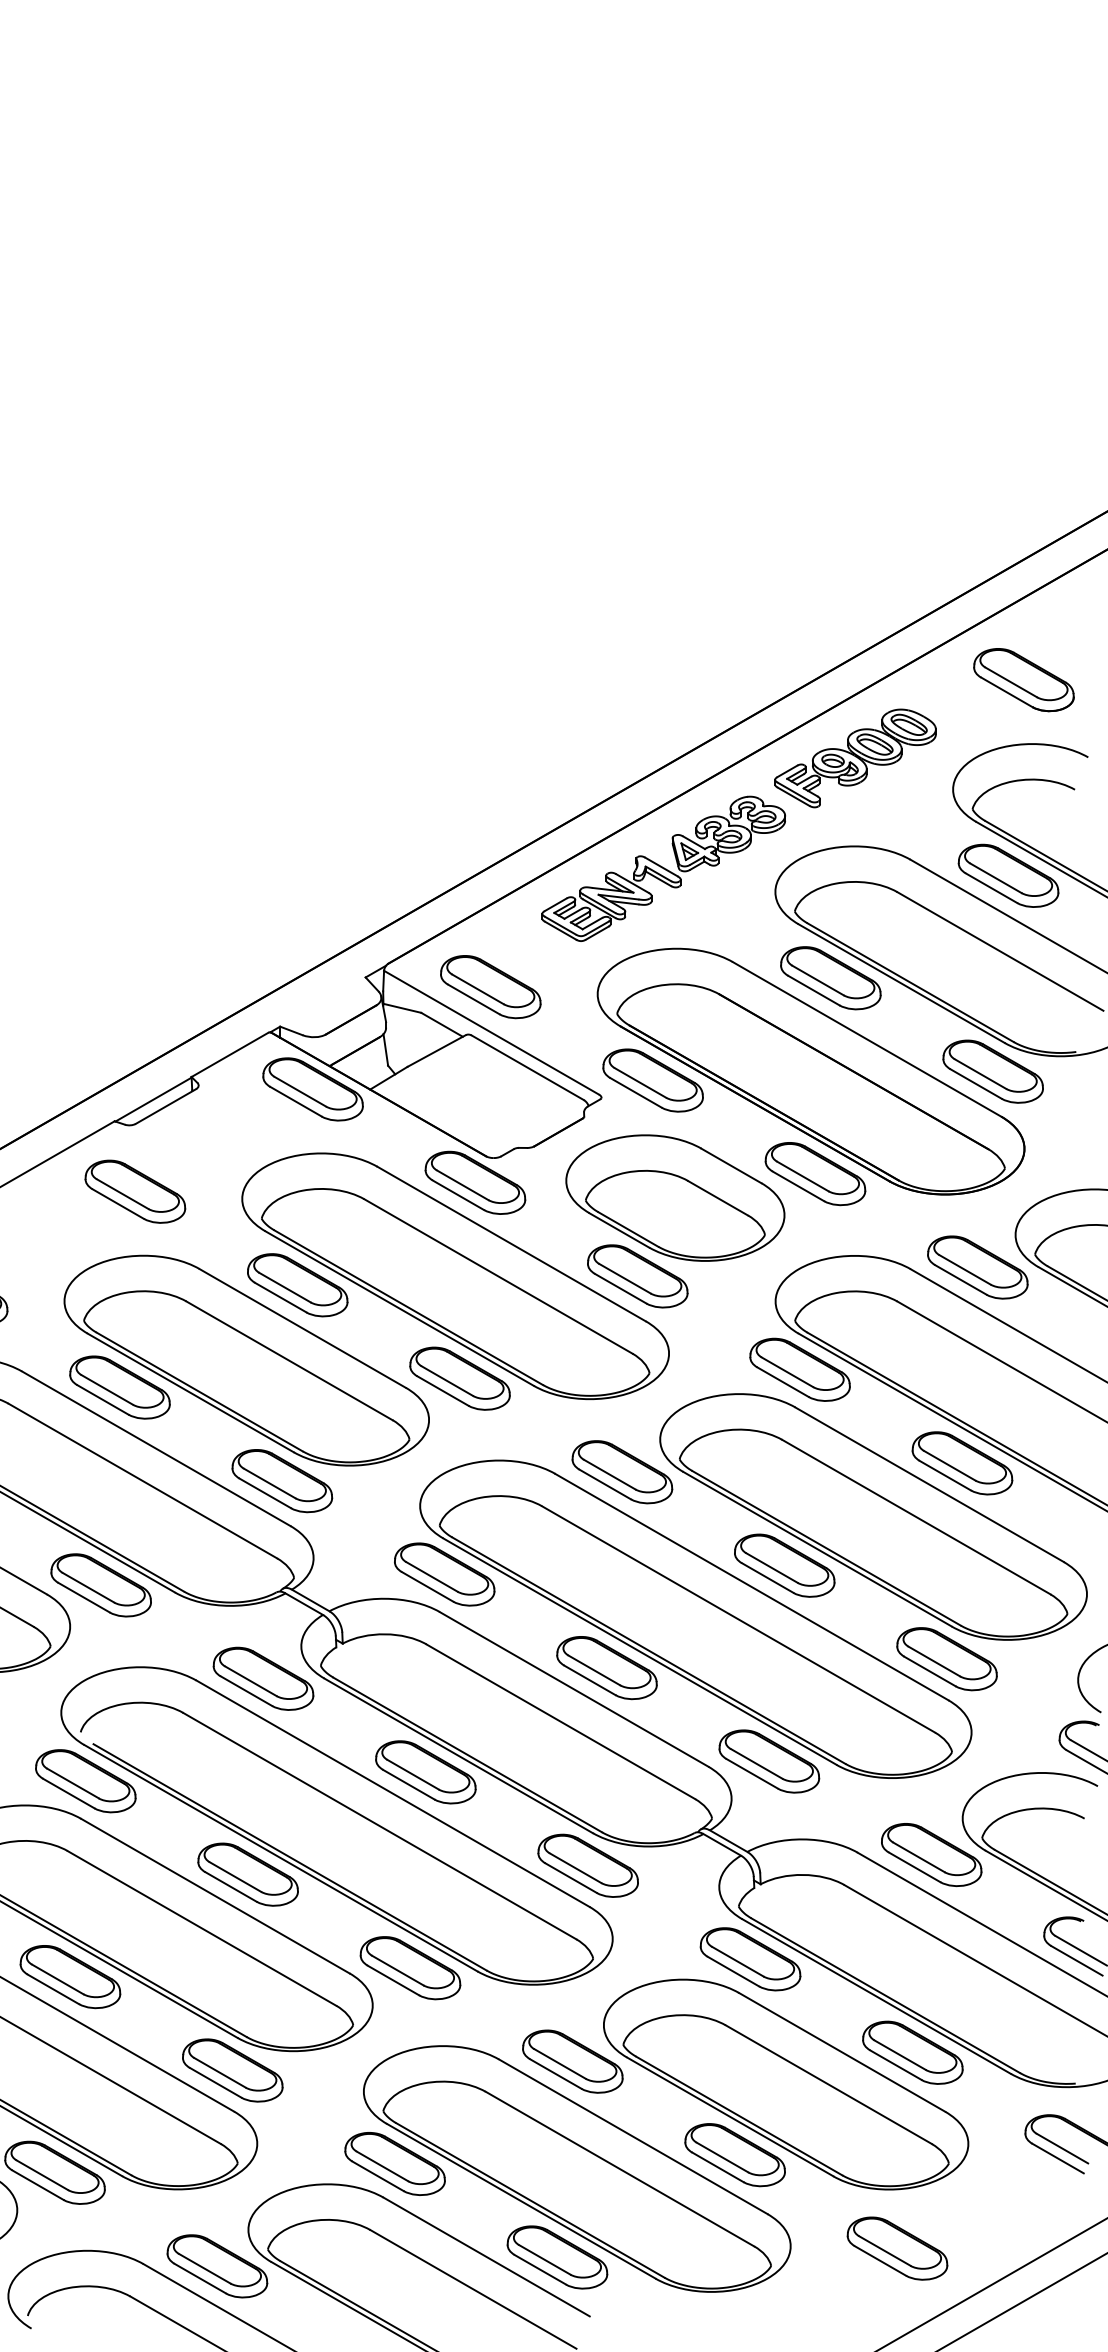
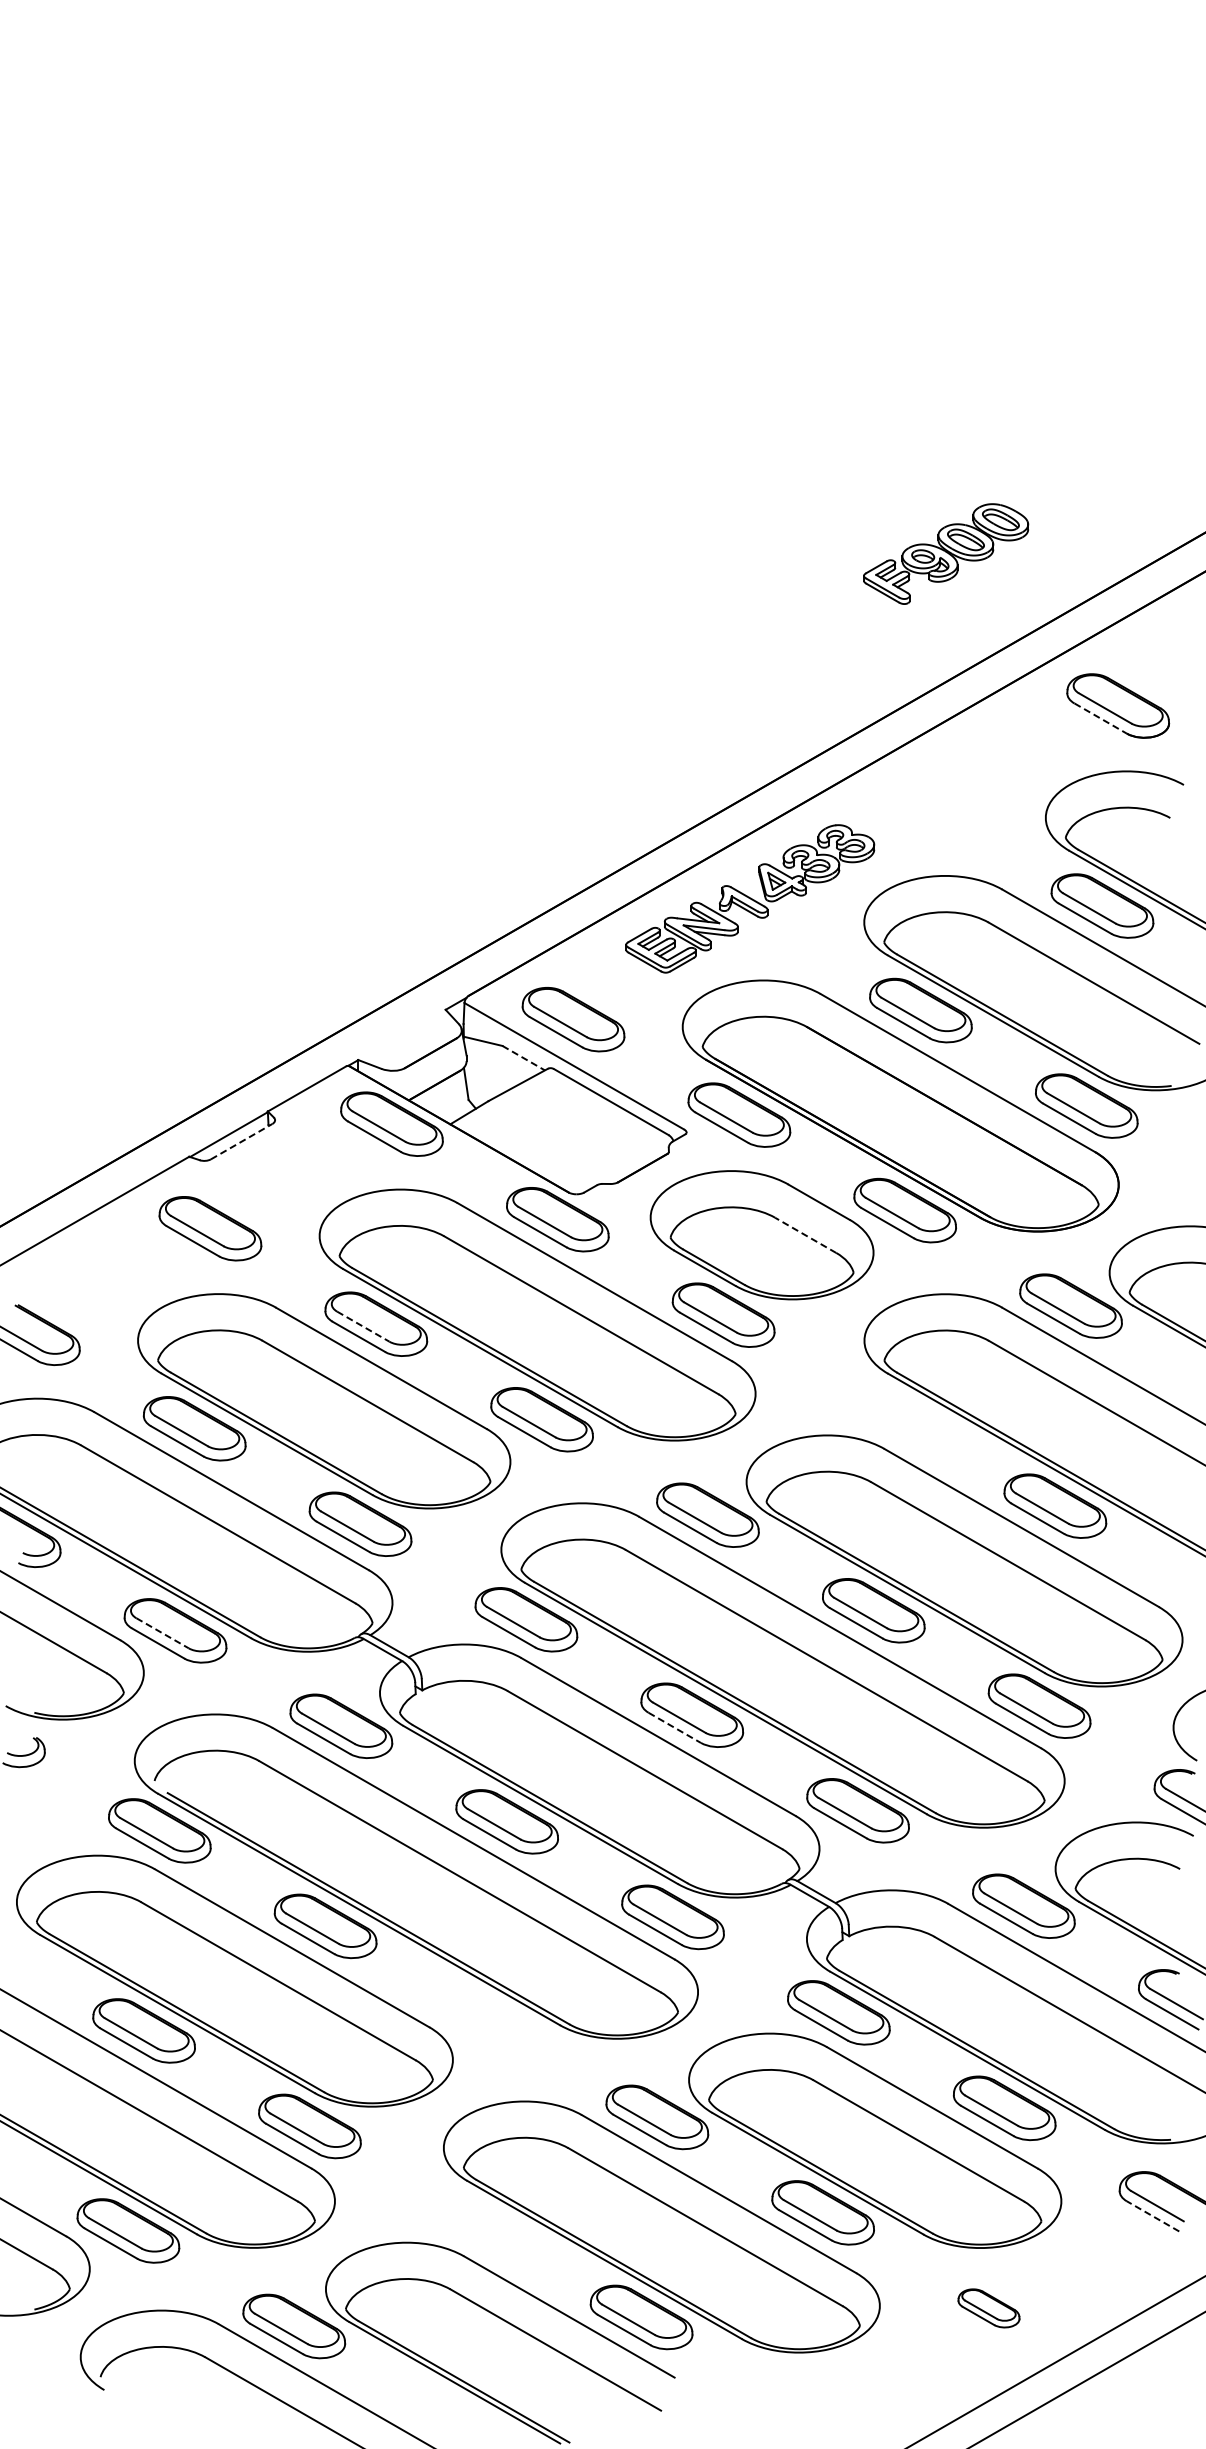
line: (1007, 692) -> (1101, 718), solid -> dashed
part: (855, 757) -> (946, 553), moved
line: (441, 1025) -> (523, 1058), solid -> dashed
line: (166, 1106) -> (242, 1141), solid -> dashed
line: (717, 1198) -> (805, 1235), solid -> dashed
line: (285, 1287) -> (363, 1326), solid -> dashed
part: (800, 1369) -> (889, 1410), removed
line: (89, 1587) -> (163, 1633), solid -> dashed
line: (590, 1680) -> (675, 1728), solid -> dashed
part: (410, 1967) -> (491, 2021), removed
line: (1057, 2158) -> (1152, 2216), solid -> dashed
part: (394, 2163) -> (475, 2221), removed
part: (897, 2248) -> (988, 2308), size x0.6

